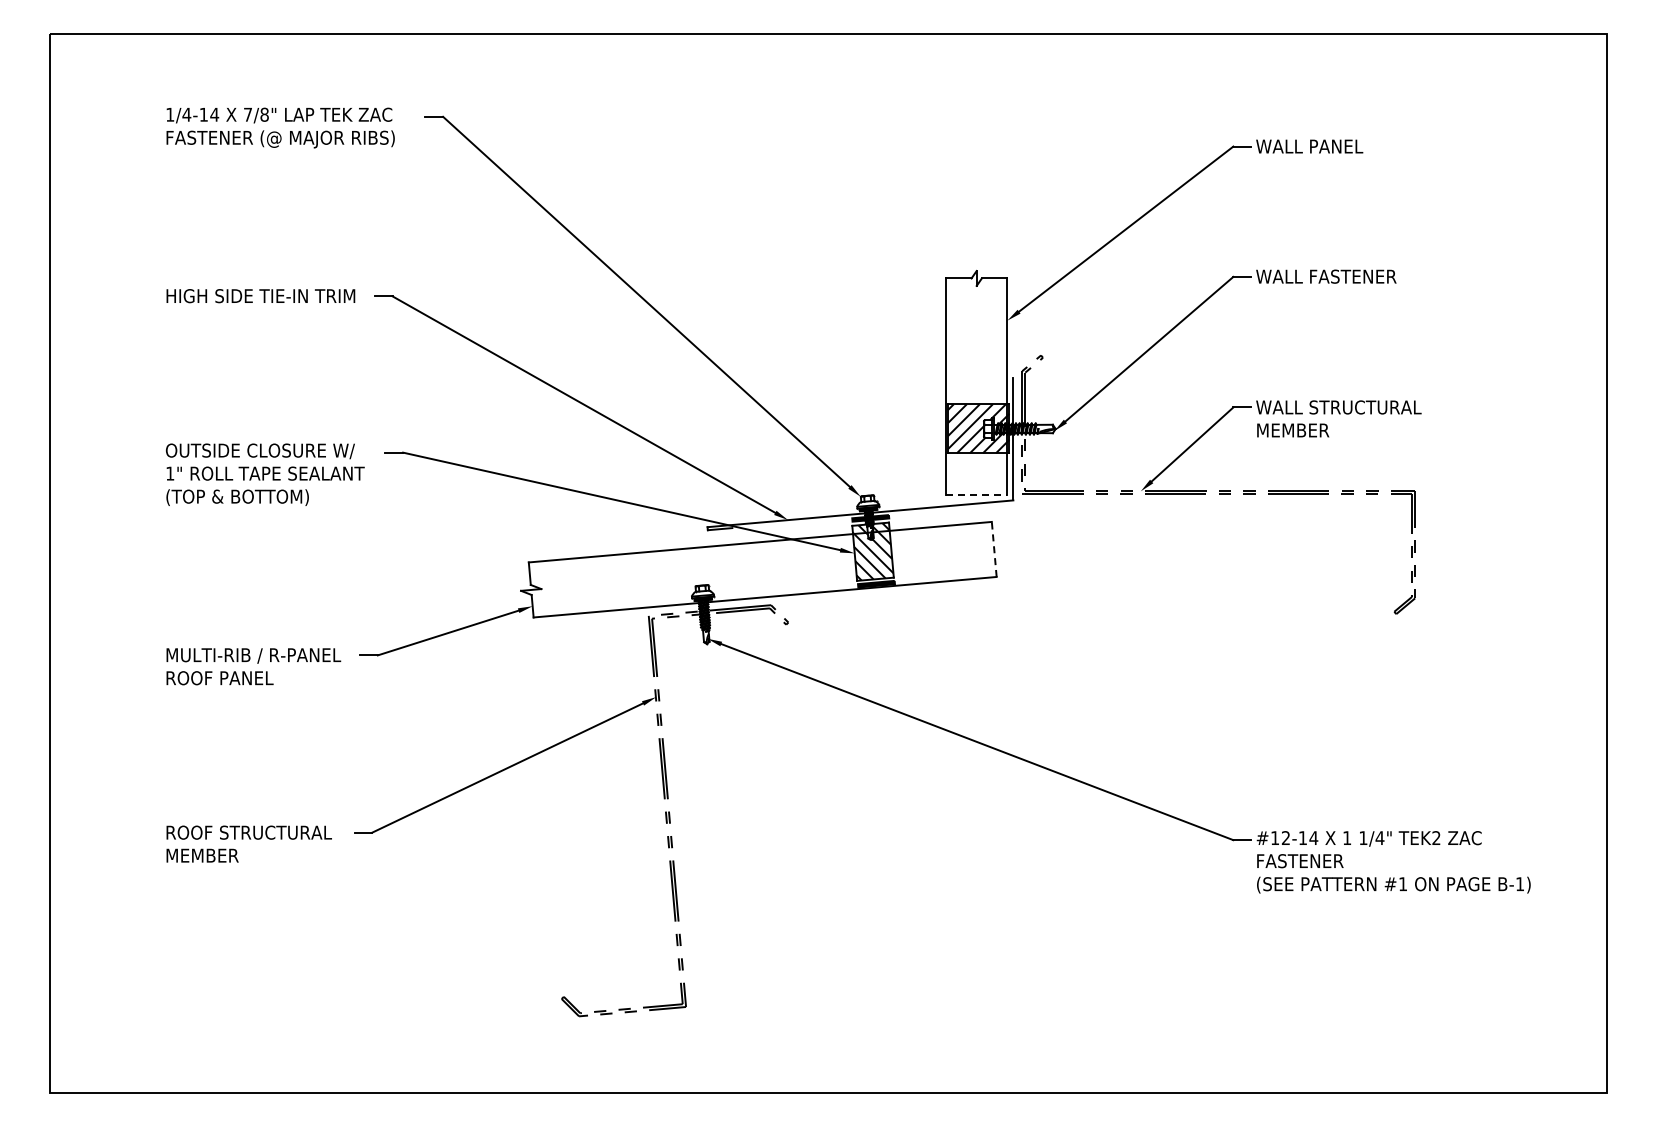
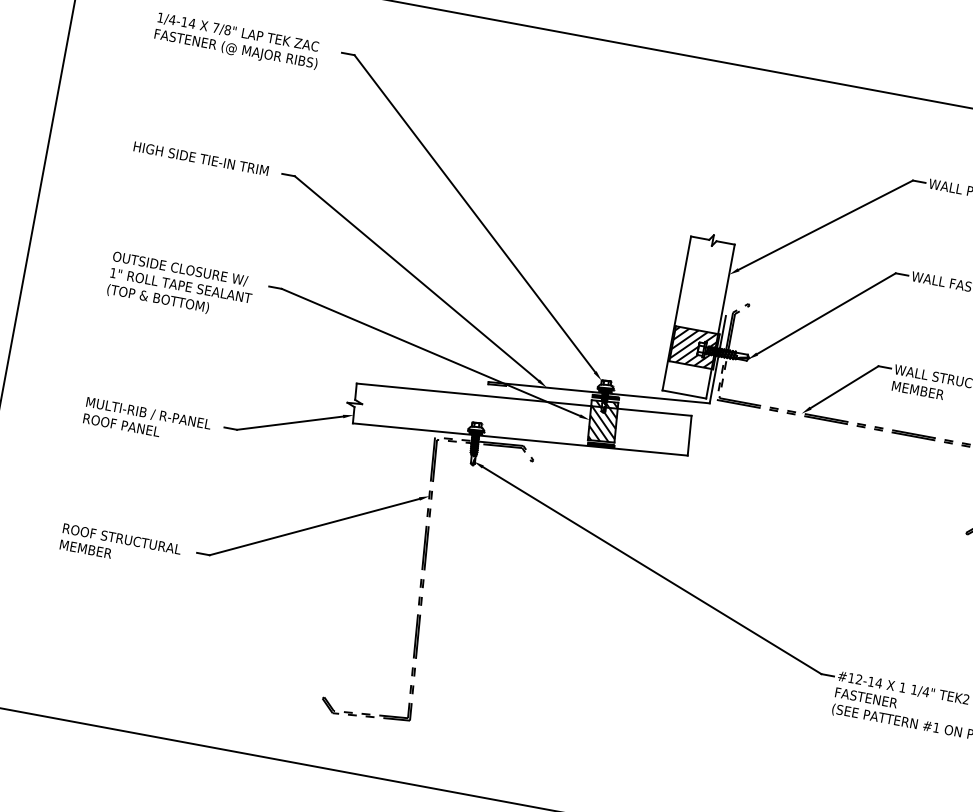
line: (976, 494) -> (684, 394), dashed -> solid
line: (994, 549) -> (689, 435), dashed -> solid

